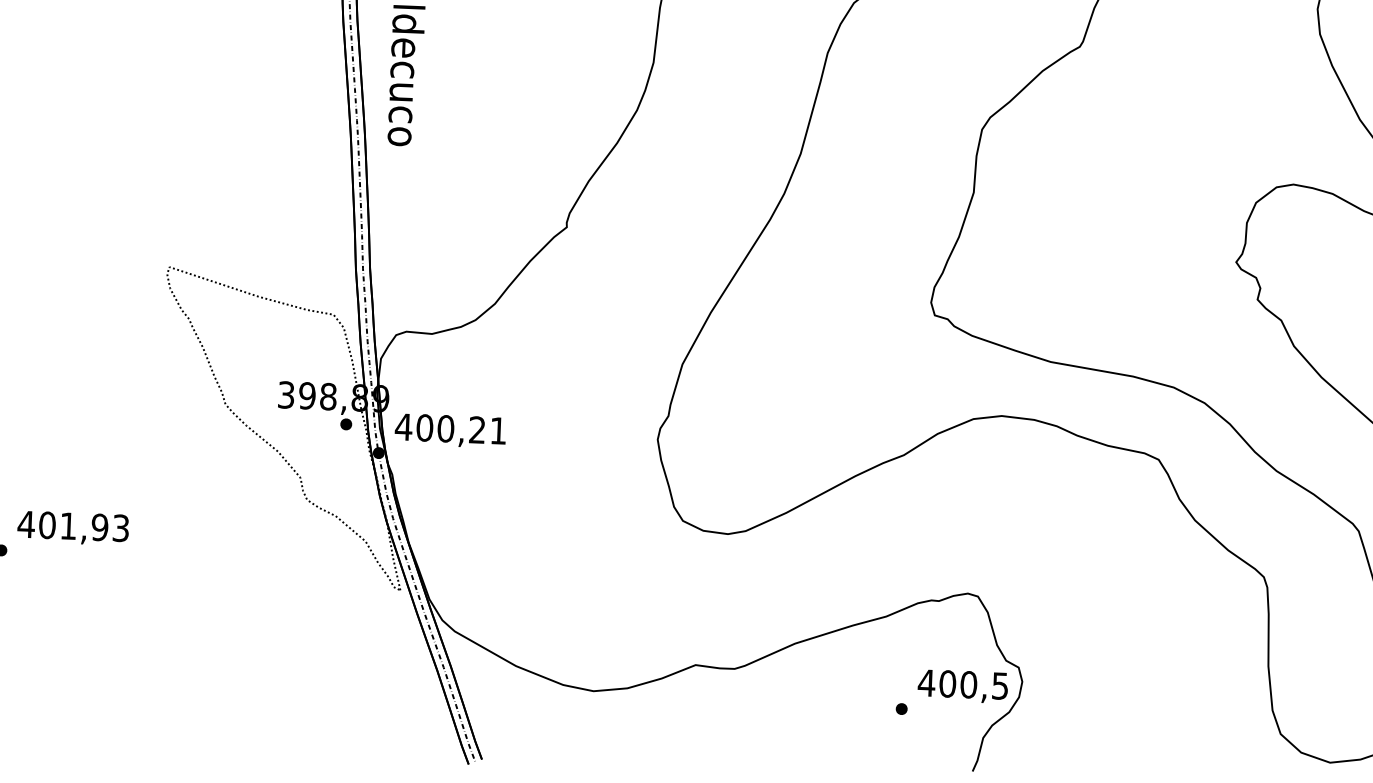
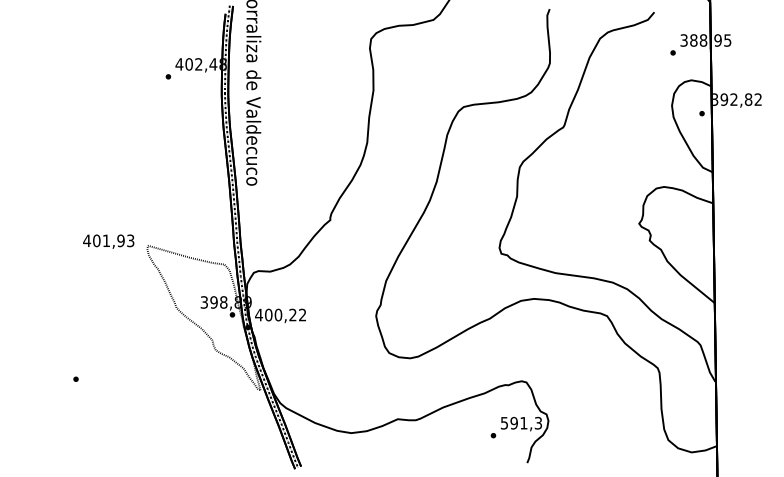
text: (498, 429) -> (302, 314), 400,21 -> 400,22
text: (72, 527) -> (108, 241), moved
text: (961, 682) -> (520, 422), 400,5 -> 591,3

